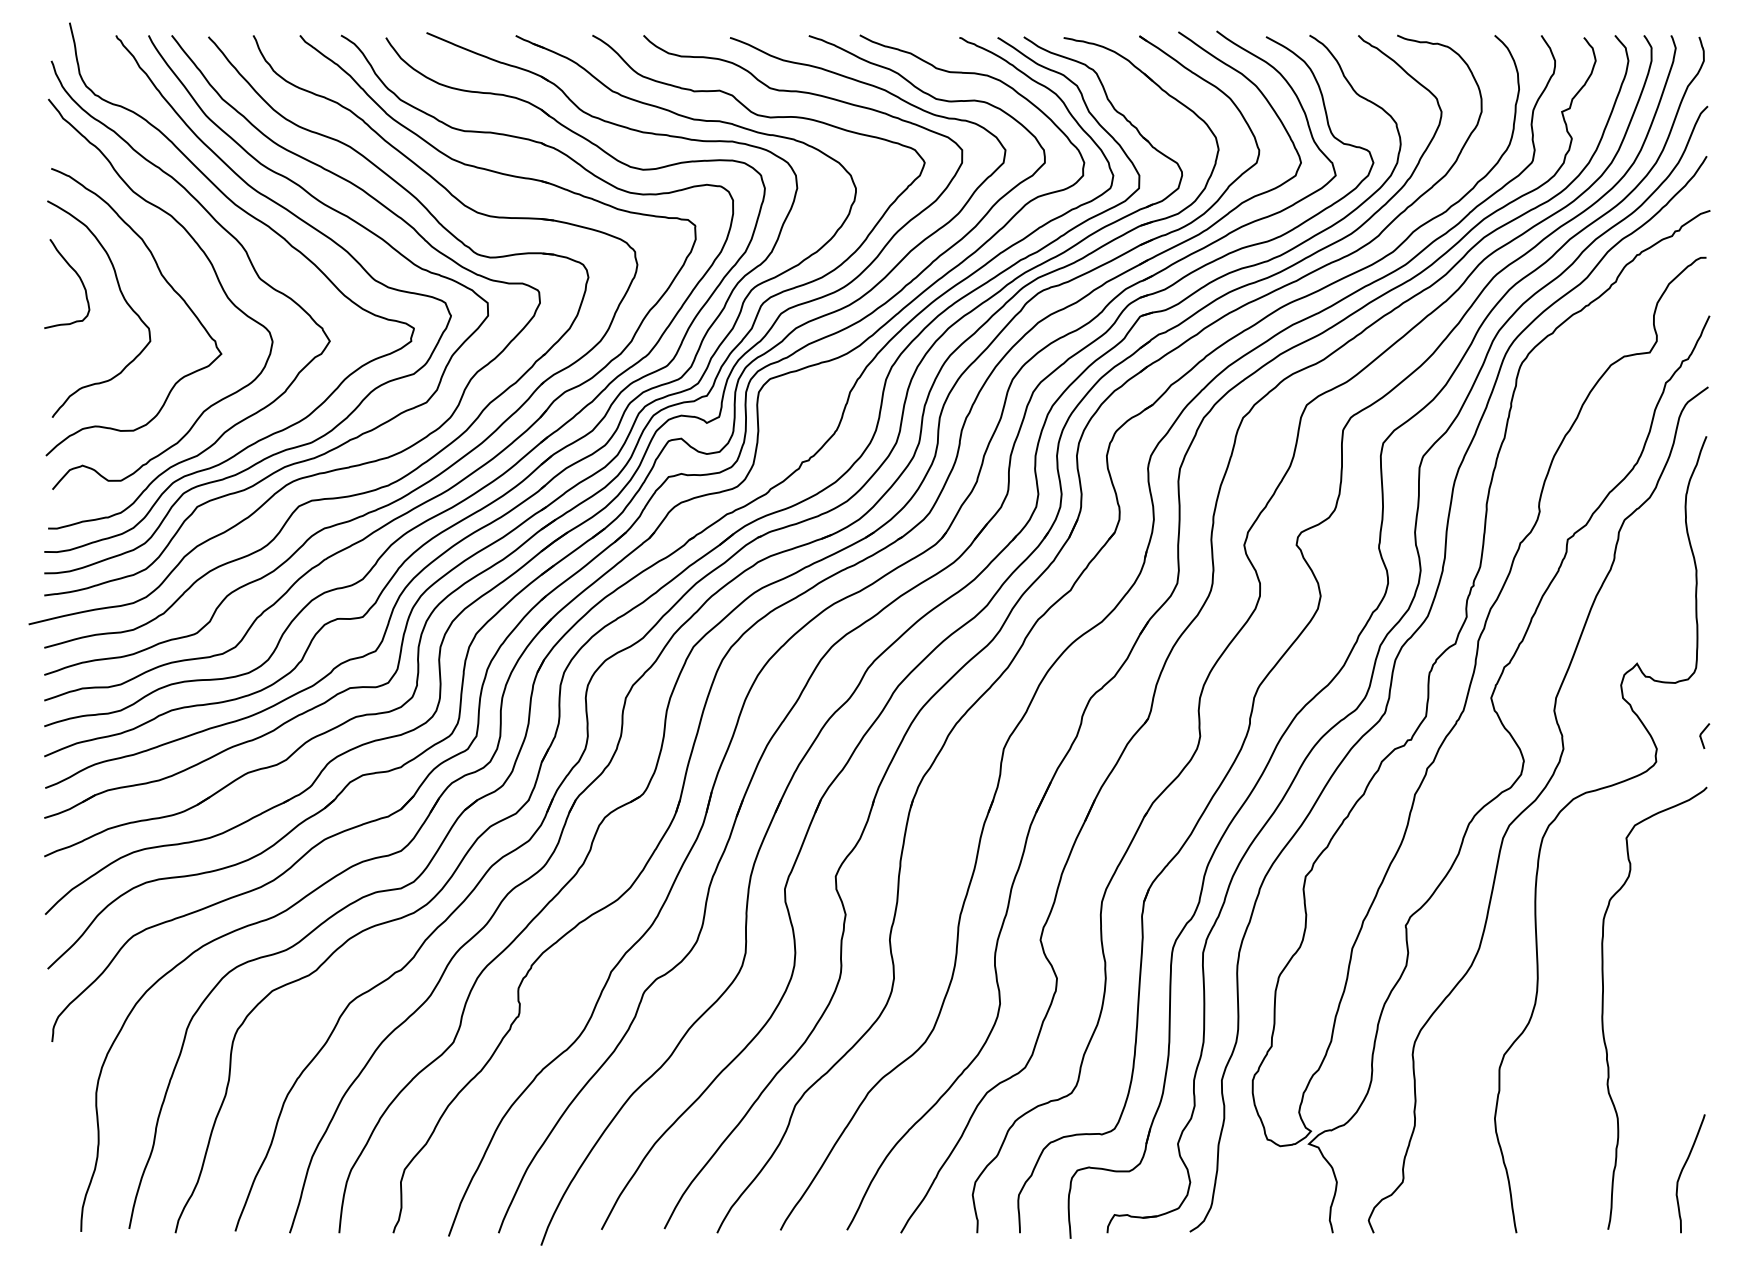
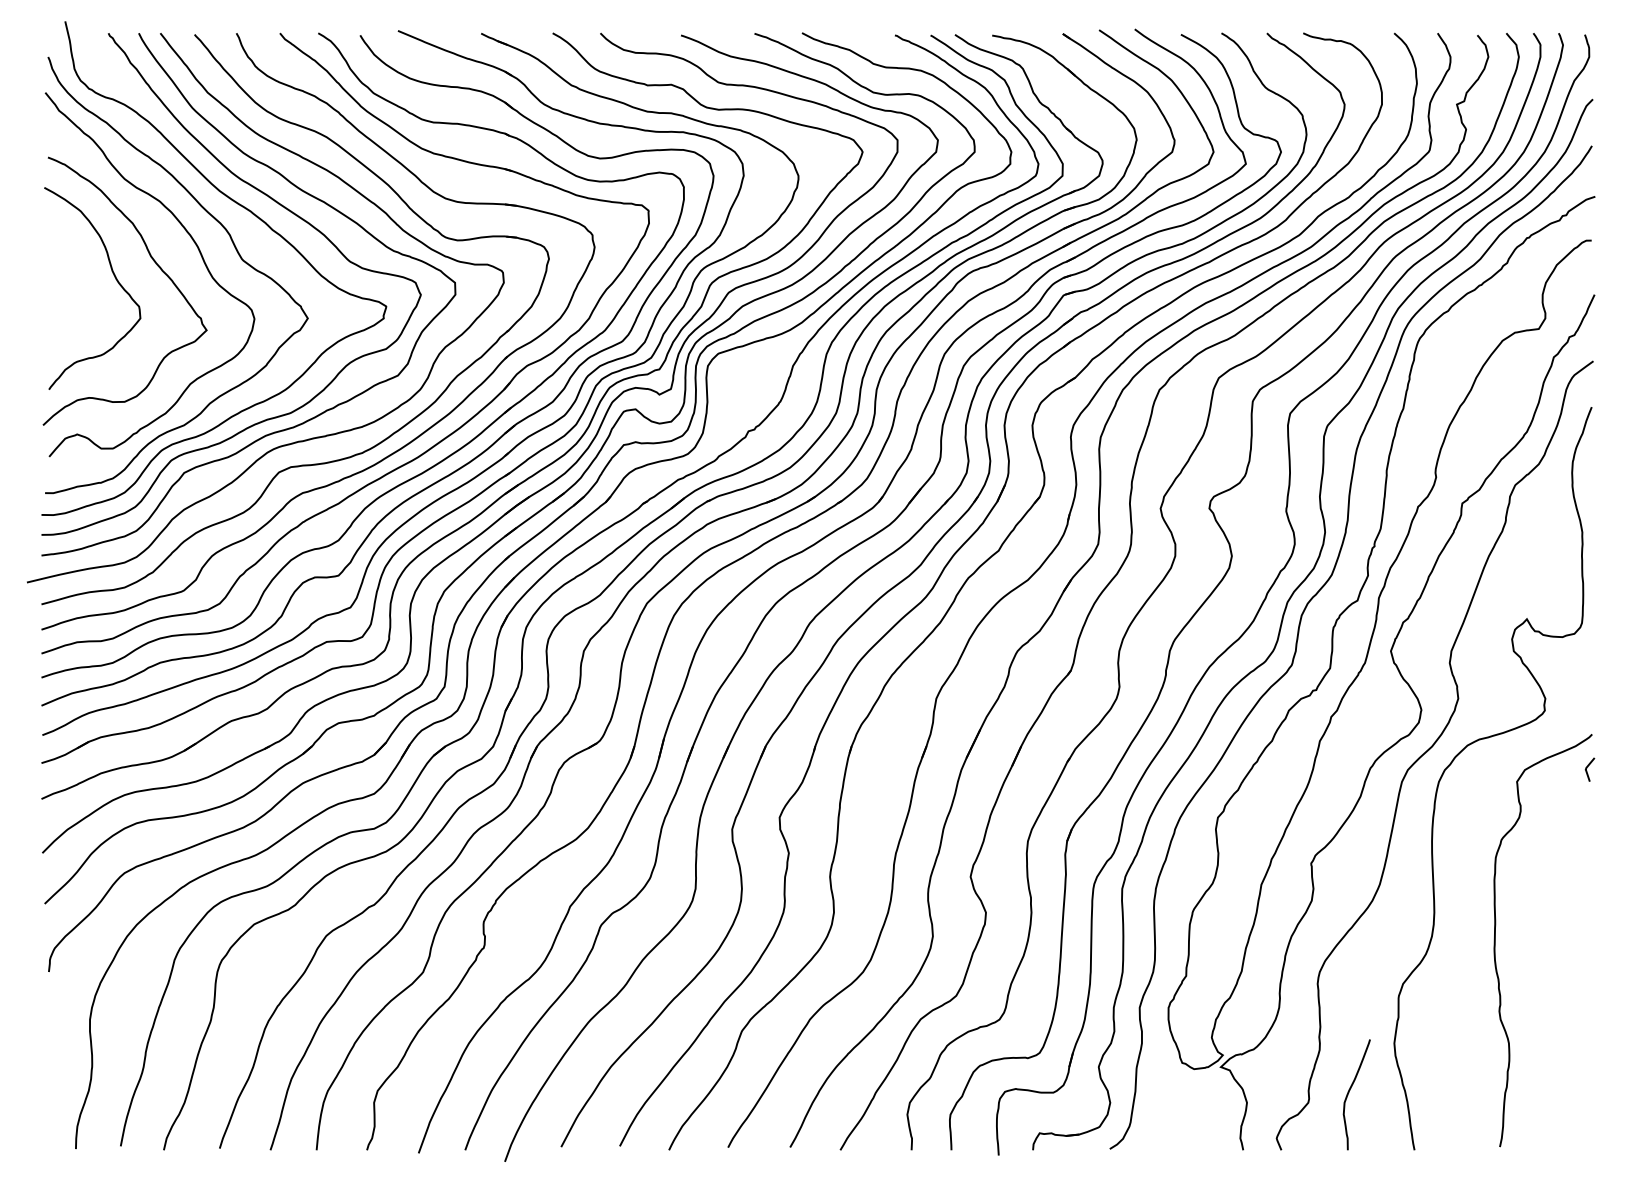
curve: (77, 276) -> (72, 258), removed
line: (1702, 733) -> (1587, 767), moved
curve: (1683, 1169) -> (1350, 1090), moved

